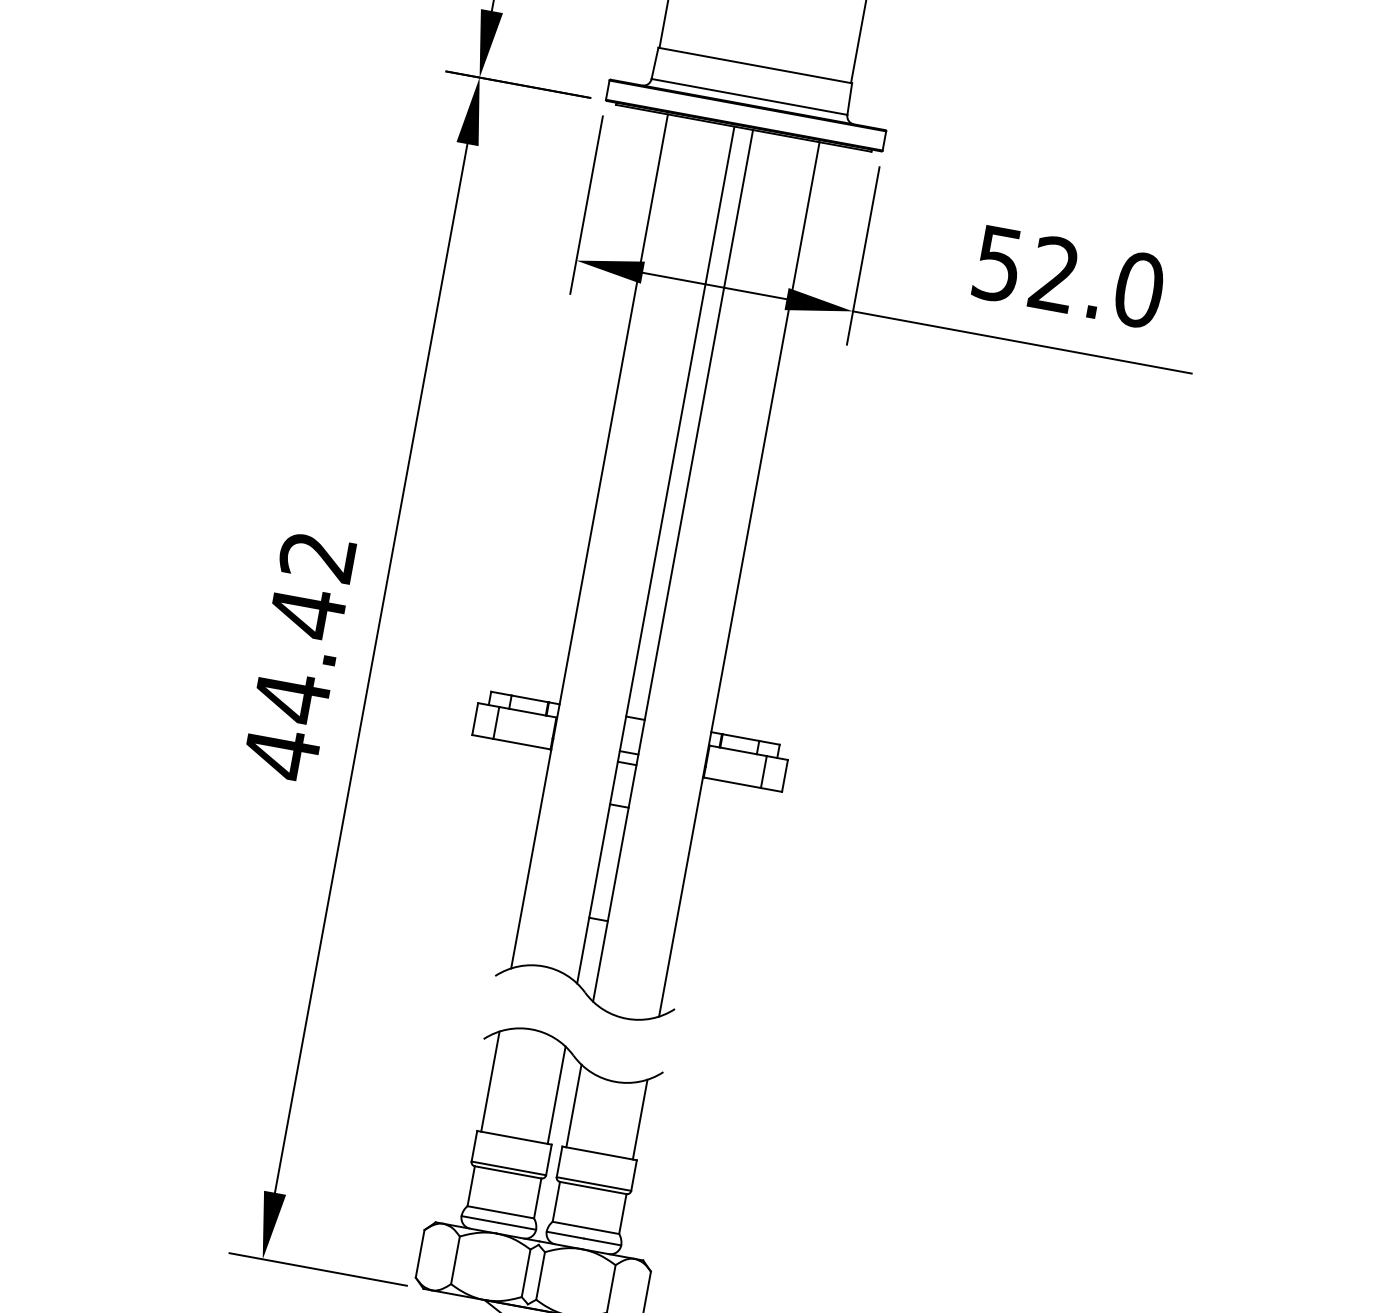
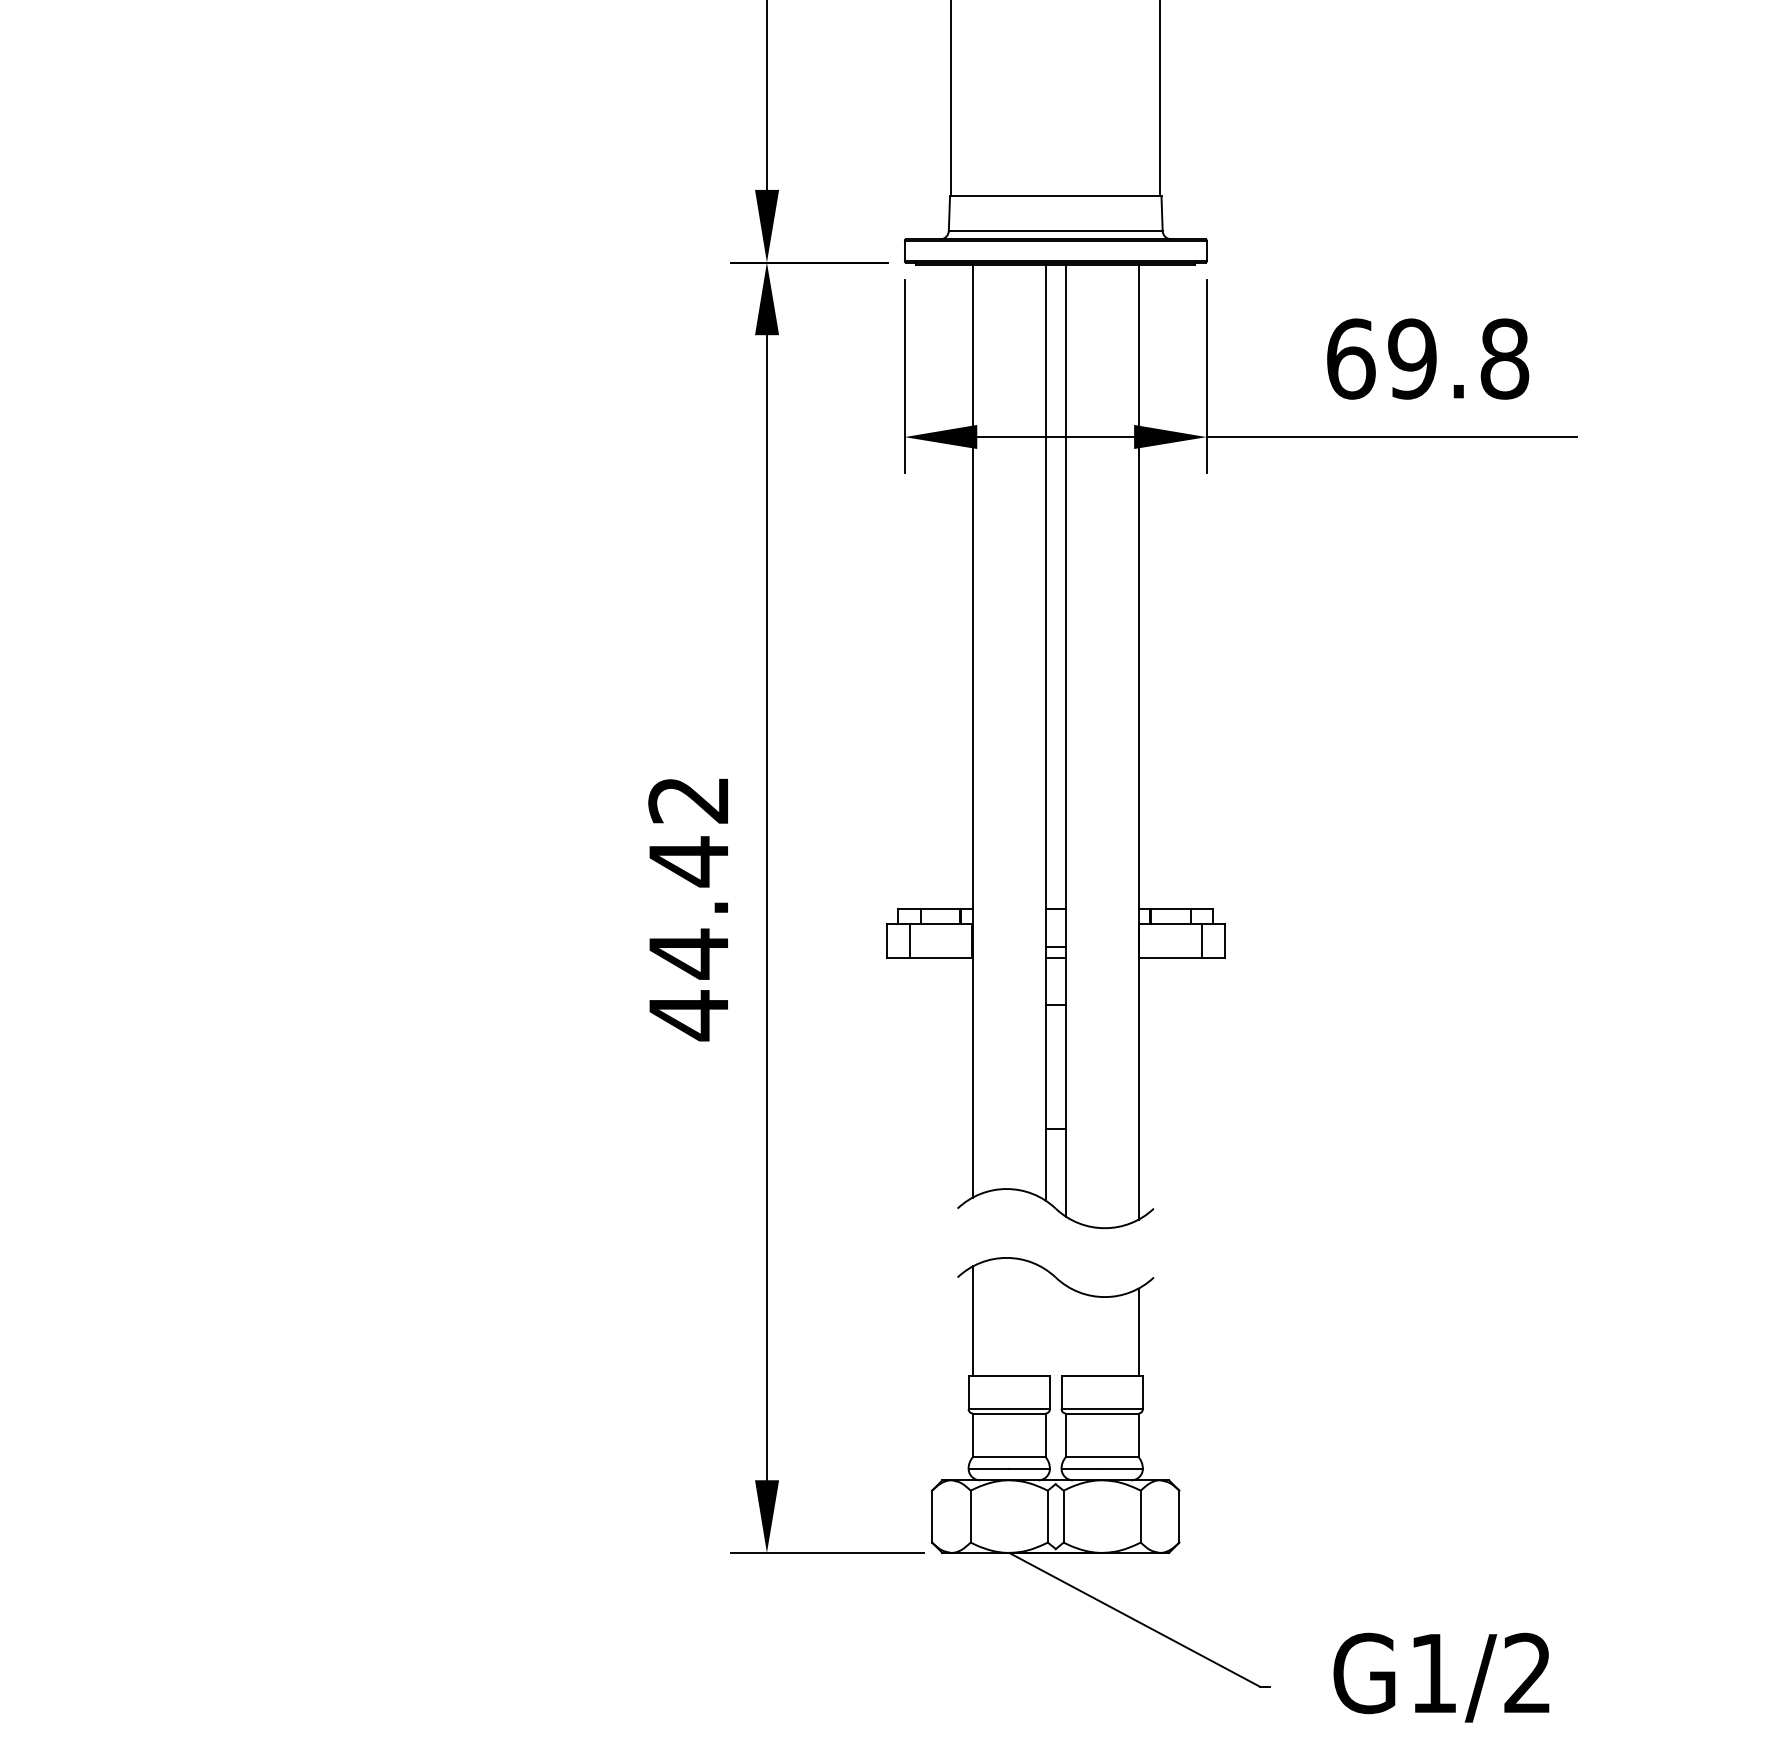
text: (1069, 276) -> (1428, 358), 52.0 -> 69.8
line: (556, 1095) -> (1045, 1322), removed
line: (573, 1105) -> (1065, 1330), removed

